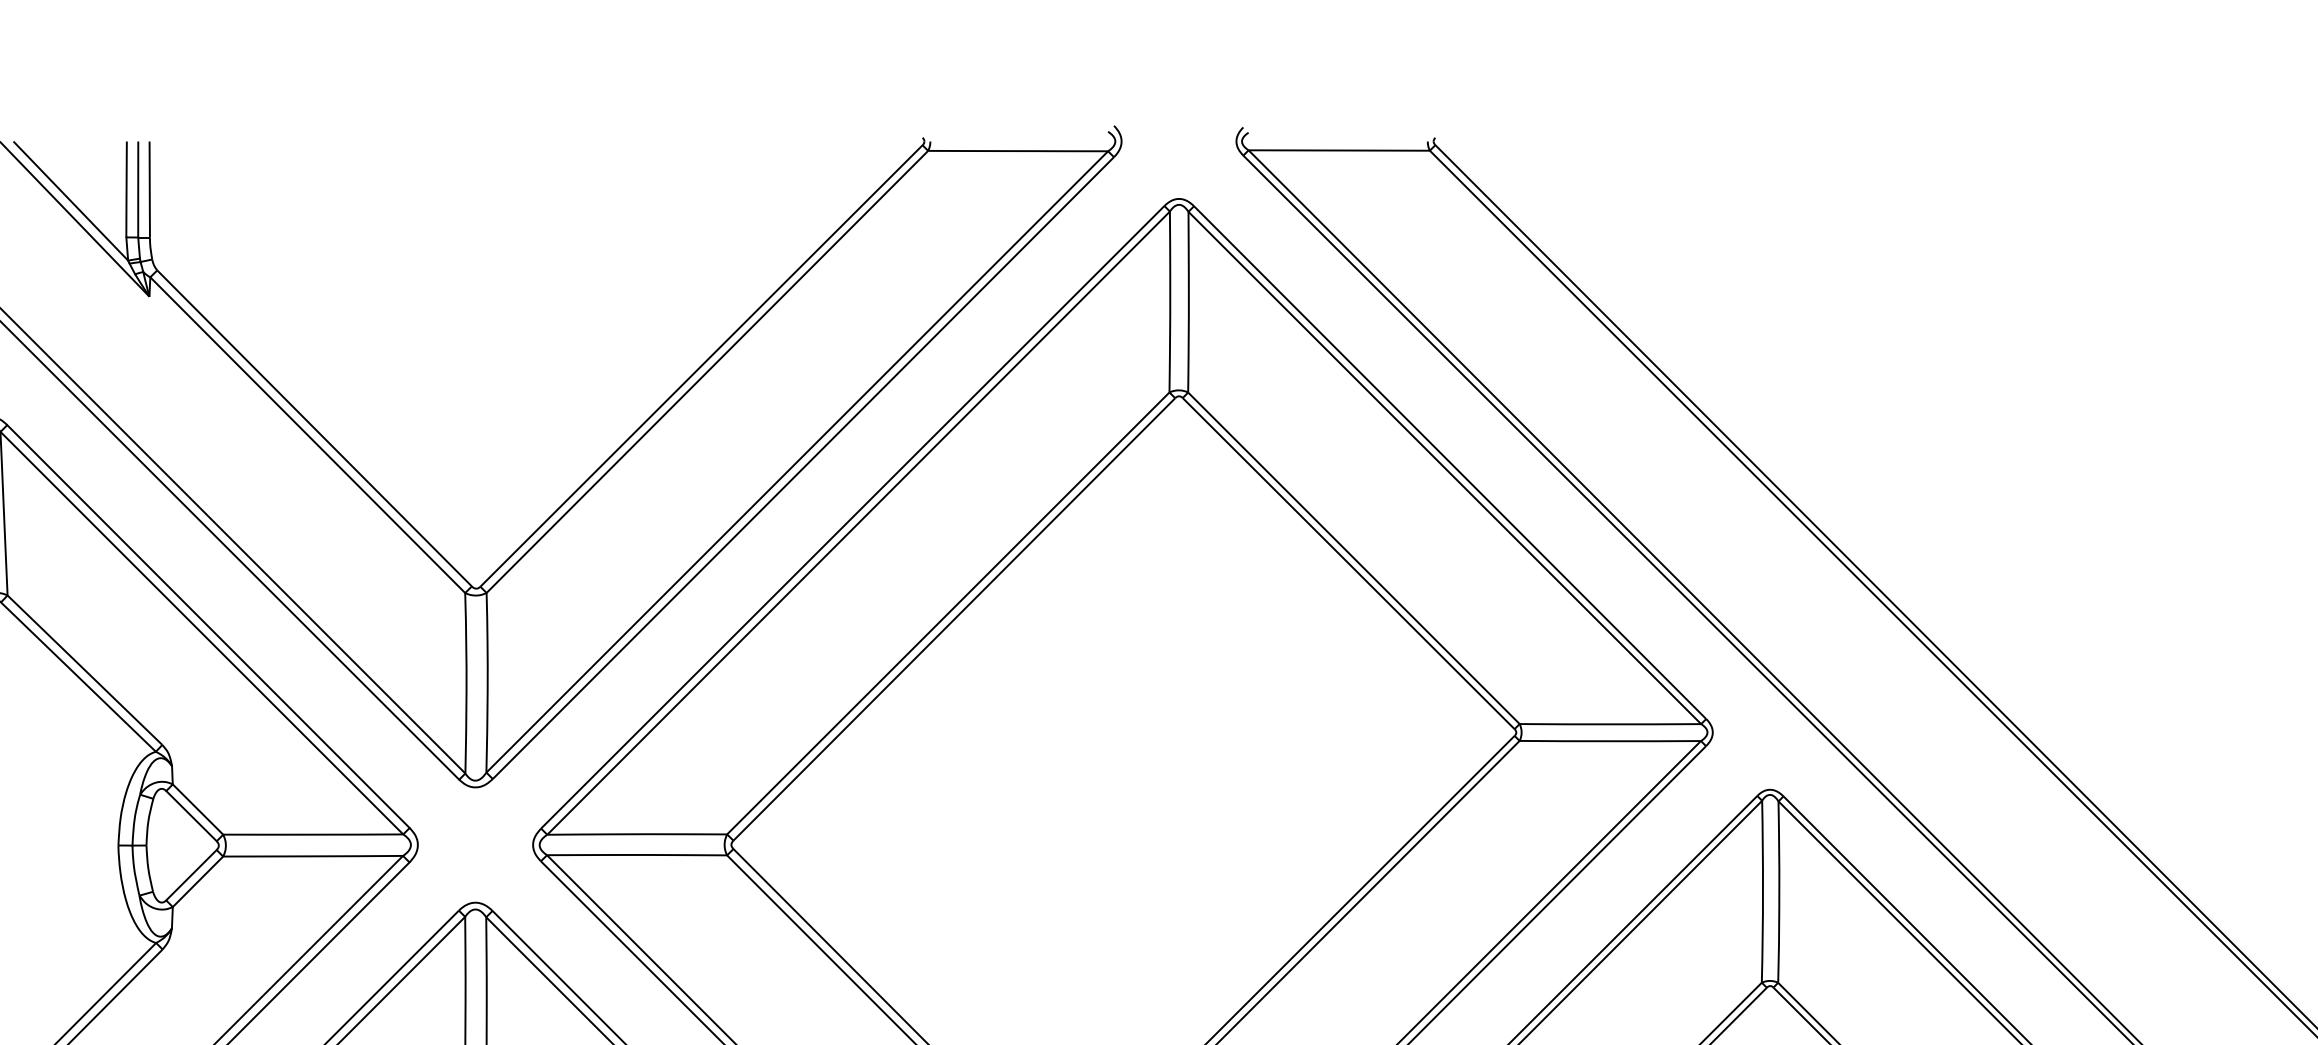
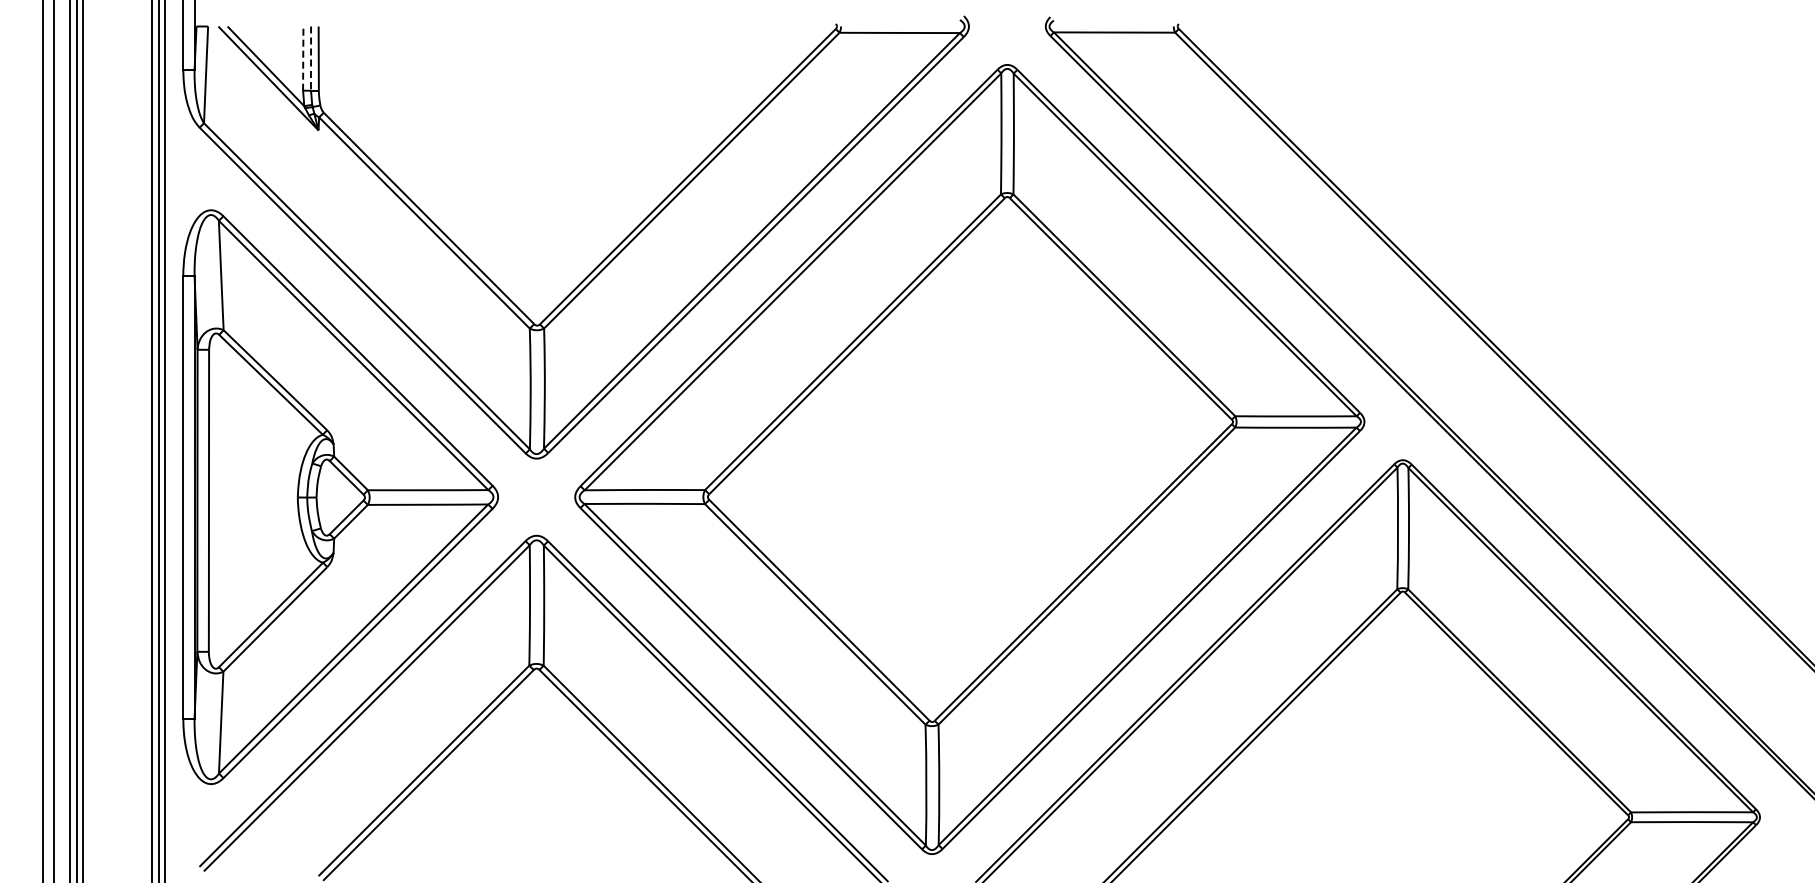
line: (126, 189) -> (303, 58), solid -> dashed
line: (138, 190) -> (311, 59), solid -> dashed

